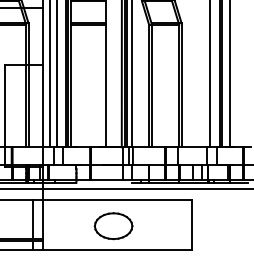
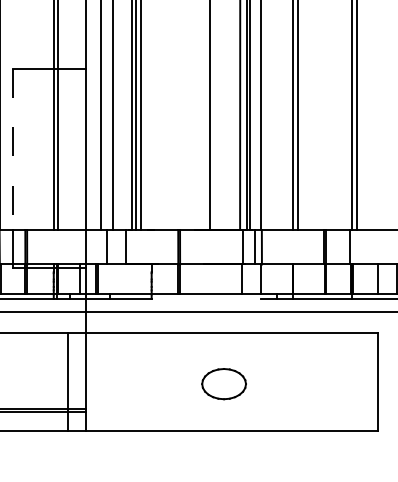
line: (5, 106) -> (13, 150), solid -> dashed
part: (113, 226) -> (223, 384), size x0.6

